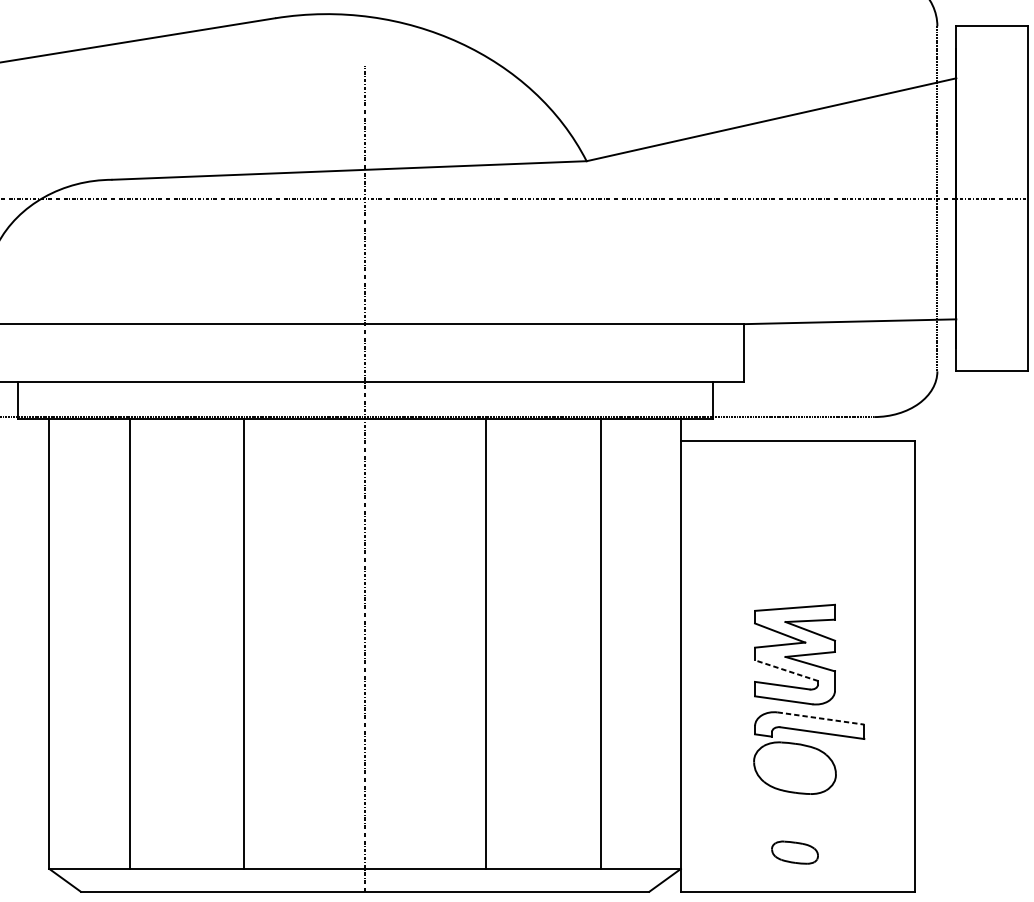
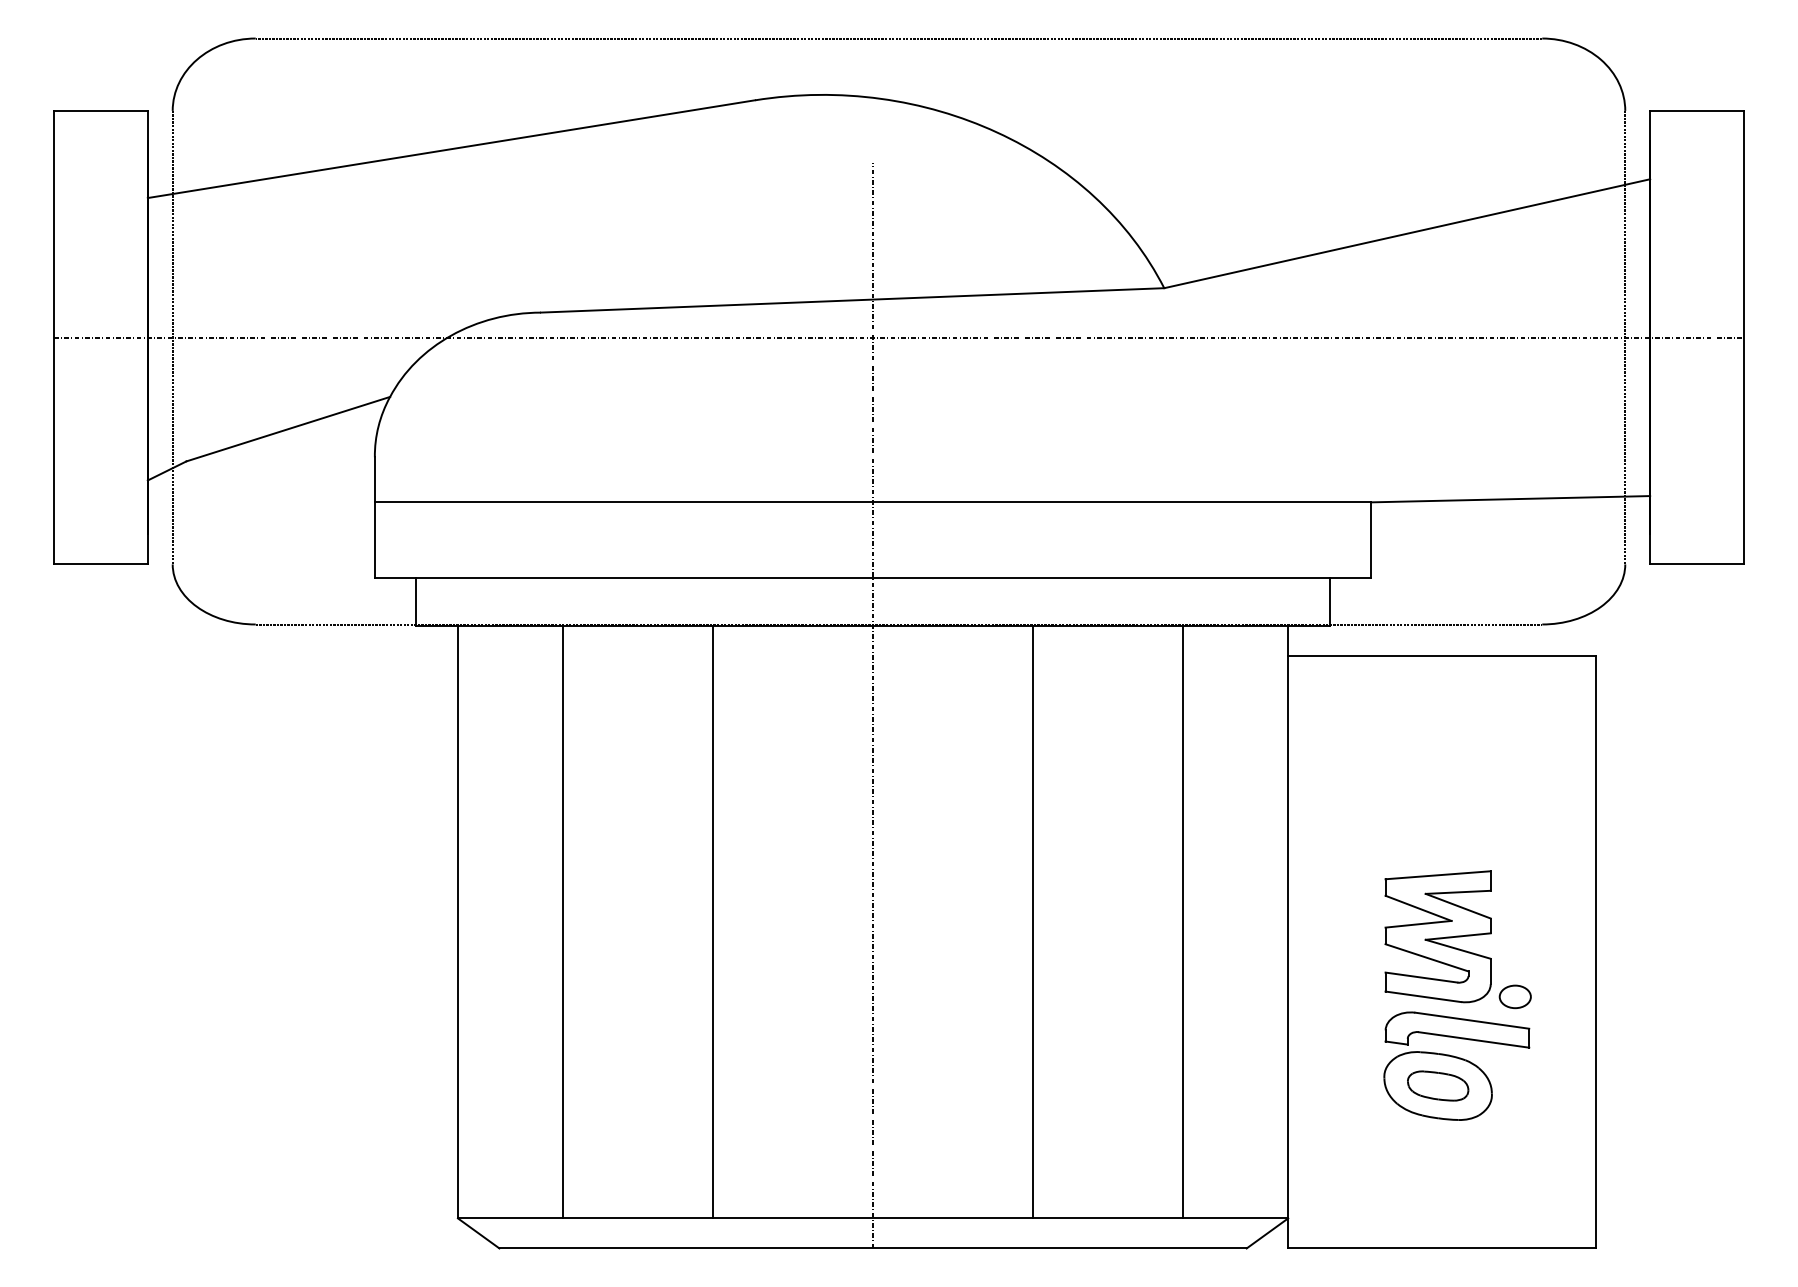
line: (786, 670) -> (1427, 957), dashed -> solid
part: (853, 700) -> (1514, 996), added
line: (821, 718) -> (1472, 1020), dashed -> solid
part: (795, 852) -> (1438, 1085), moved

